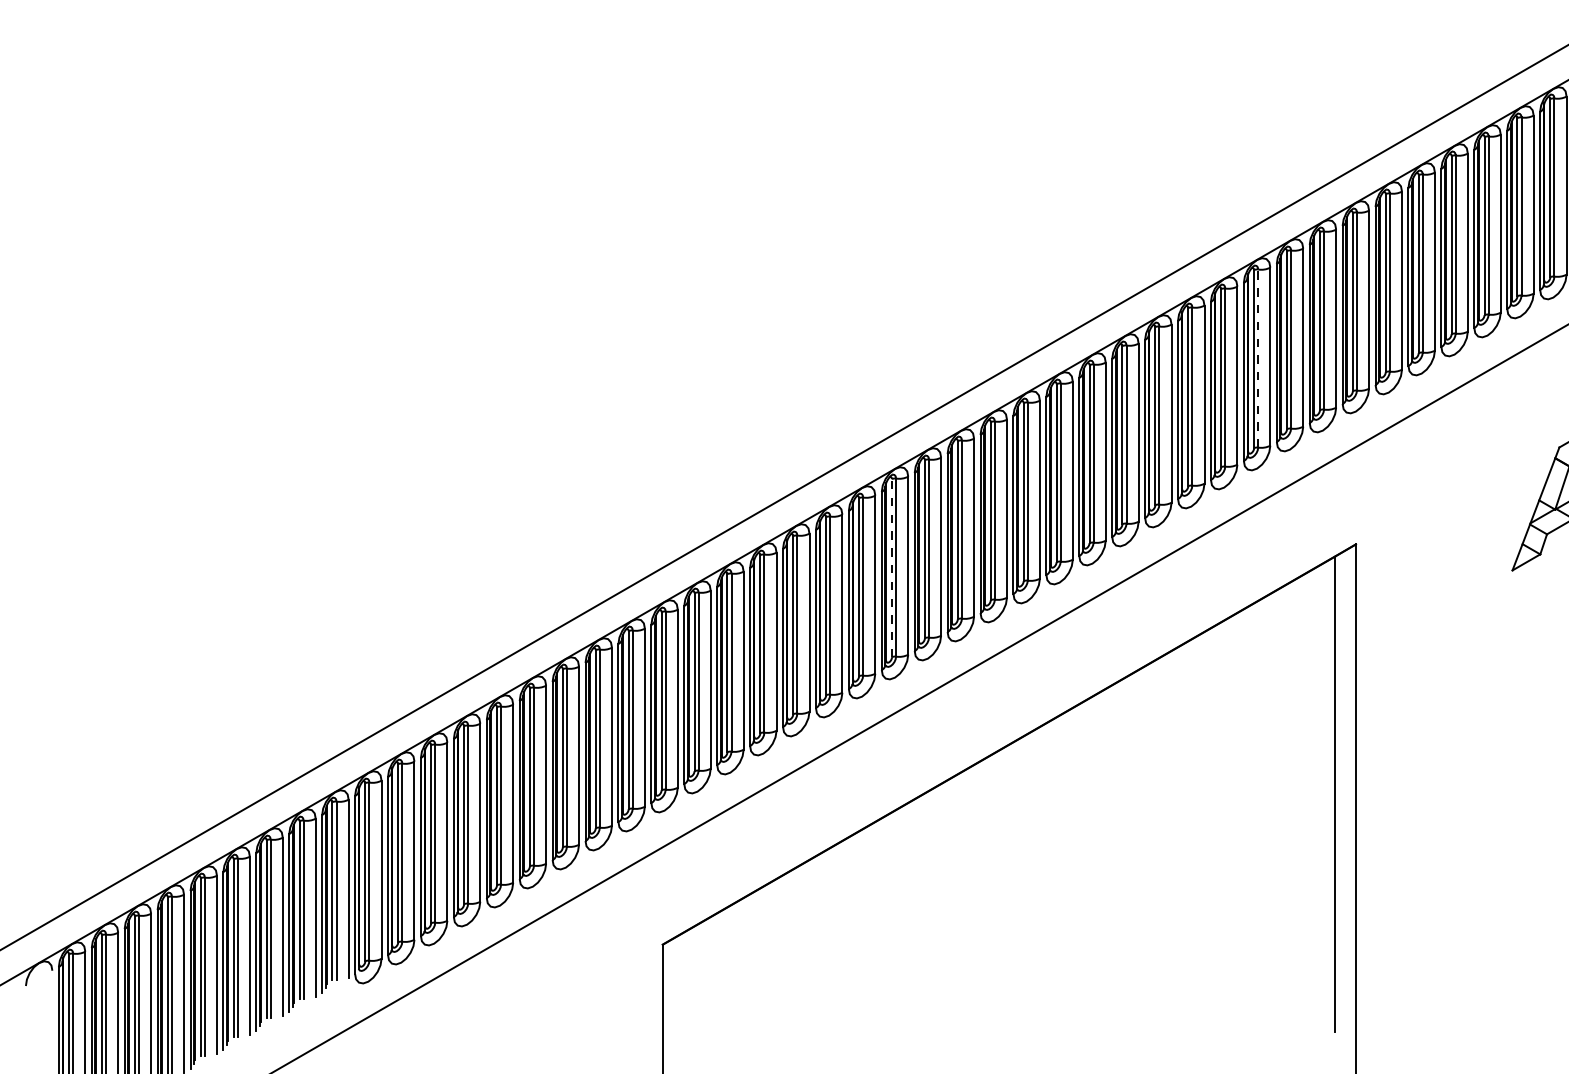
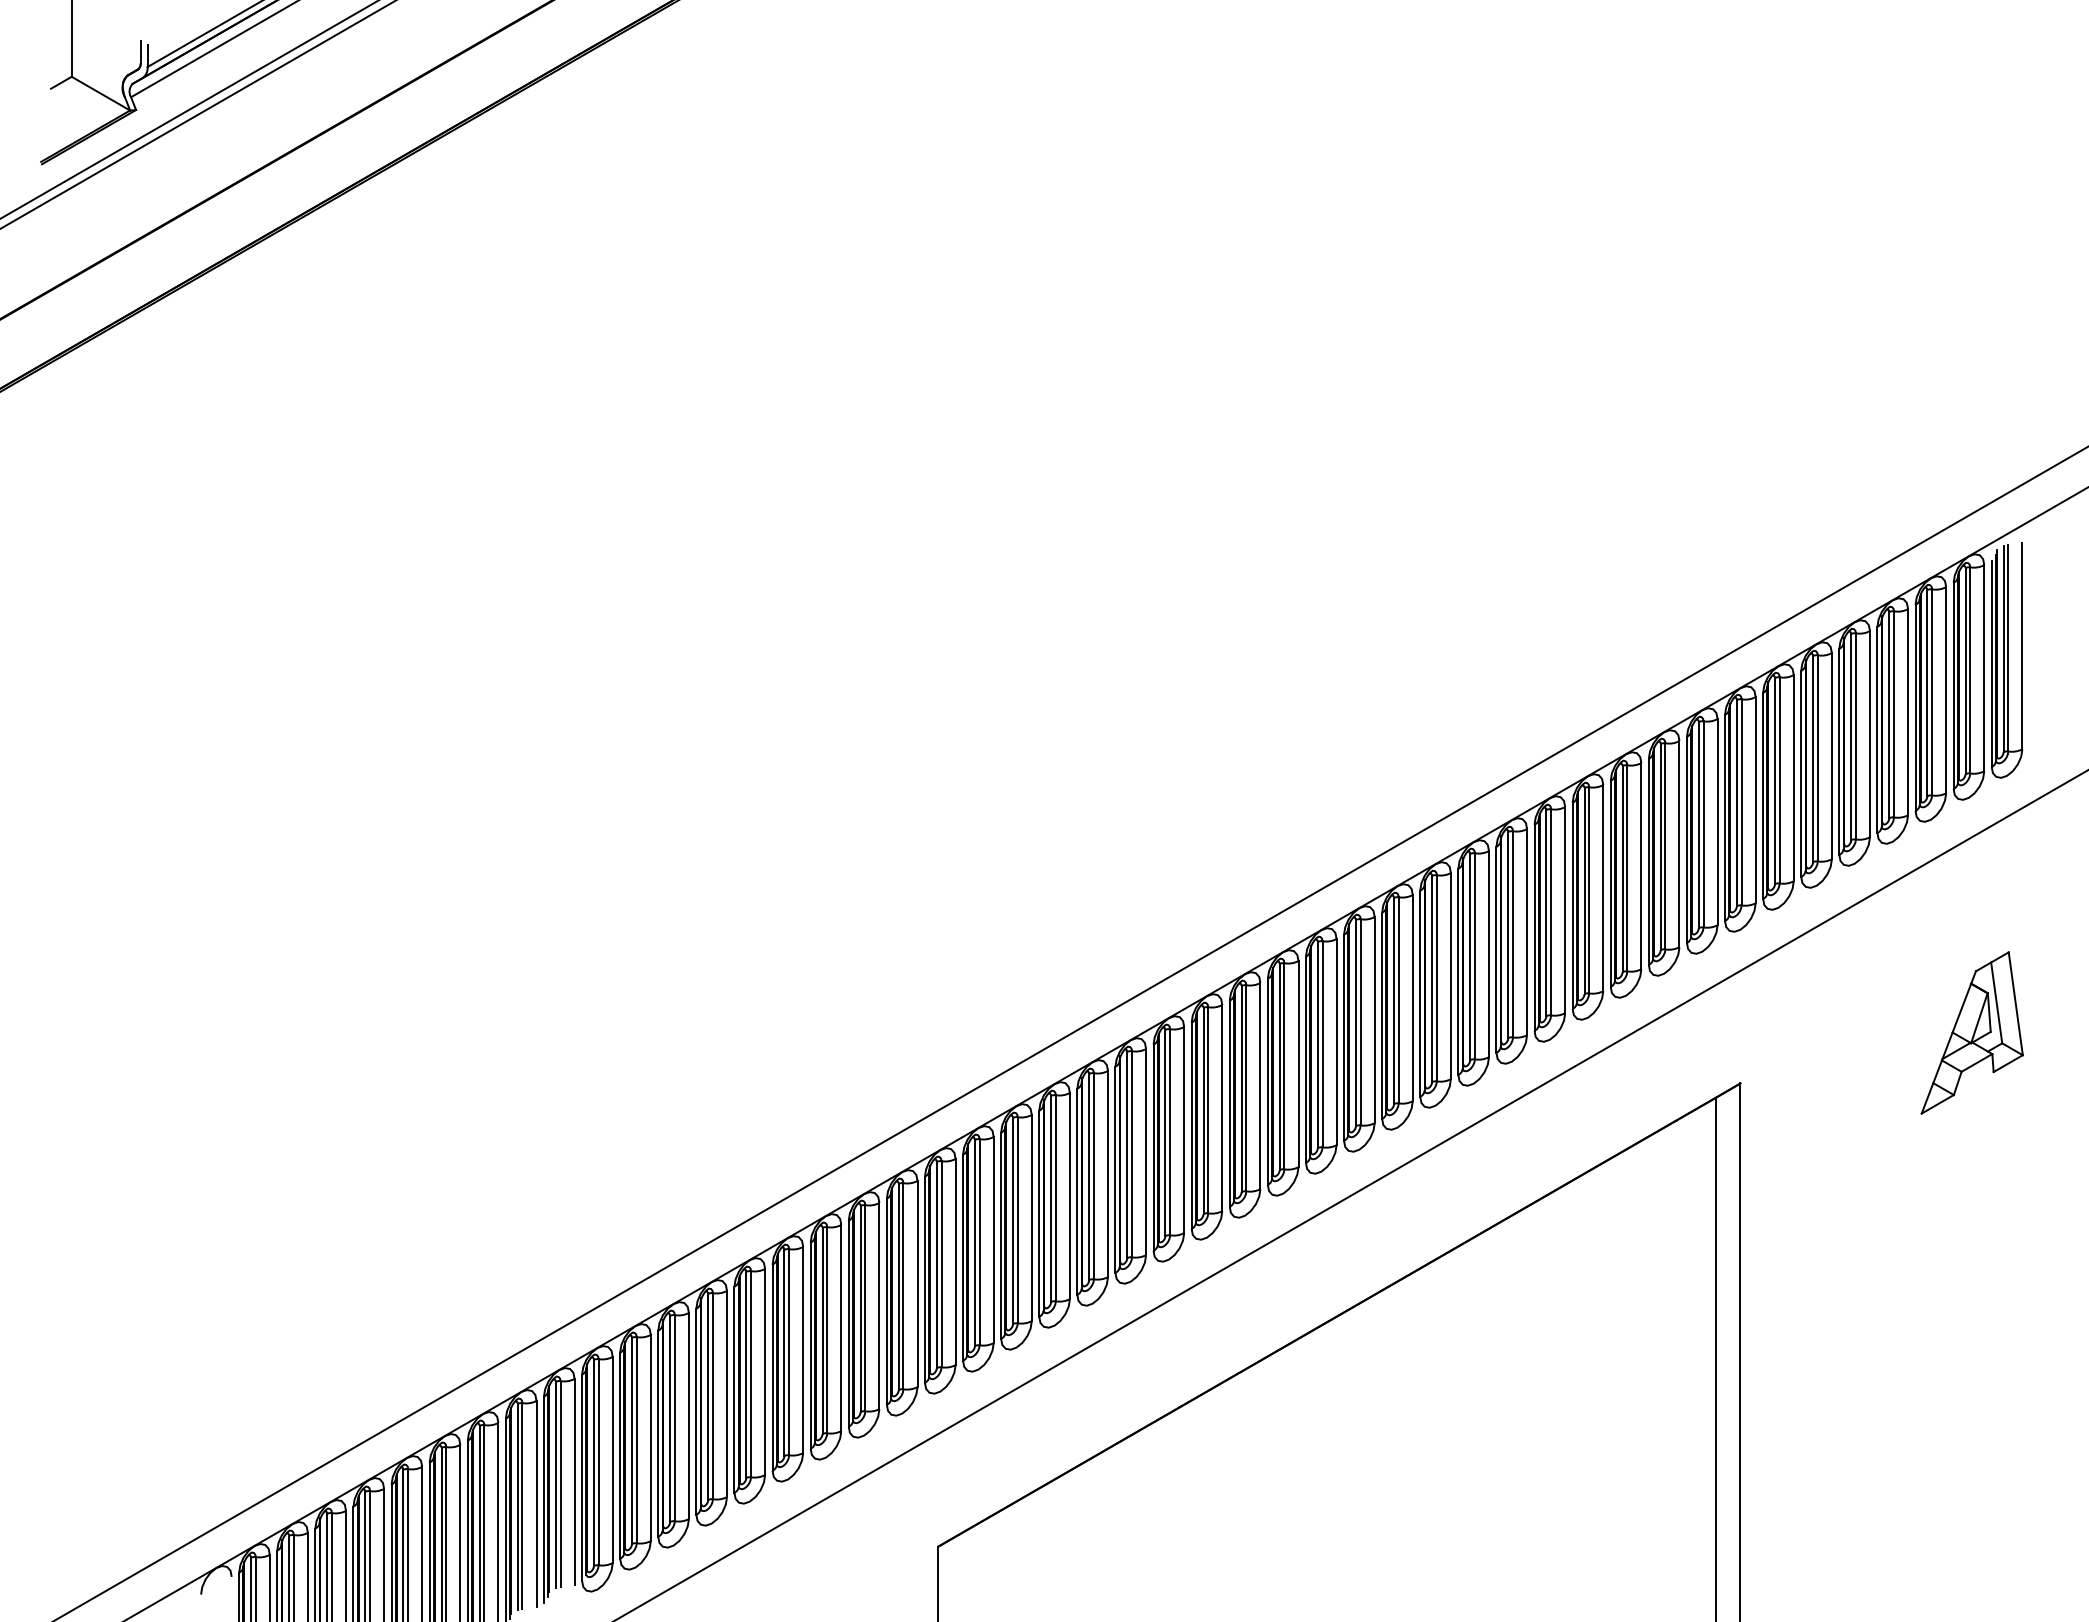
line: (1258, 357) -> (1627, 867), dashed -> solid
line: (892, 567) -> (1203, 1110), dashed -> solid

